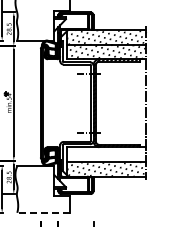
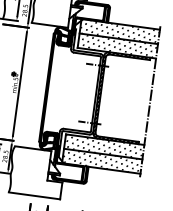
hatch: (106, 154) -> (104, 146), added
line: (42, 212) -> (33, 195), dashed -> solid

